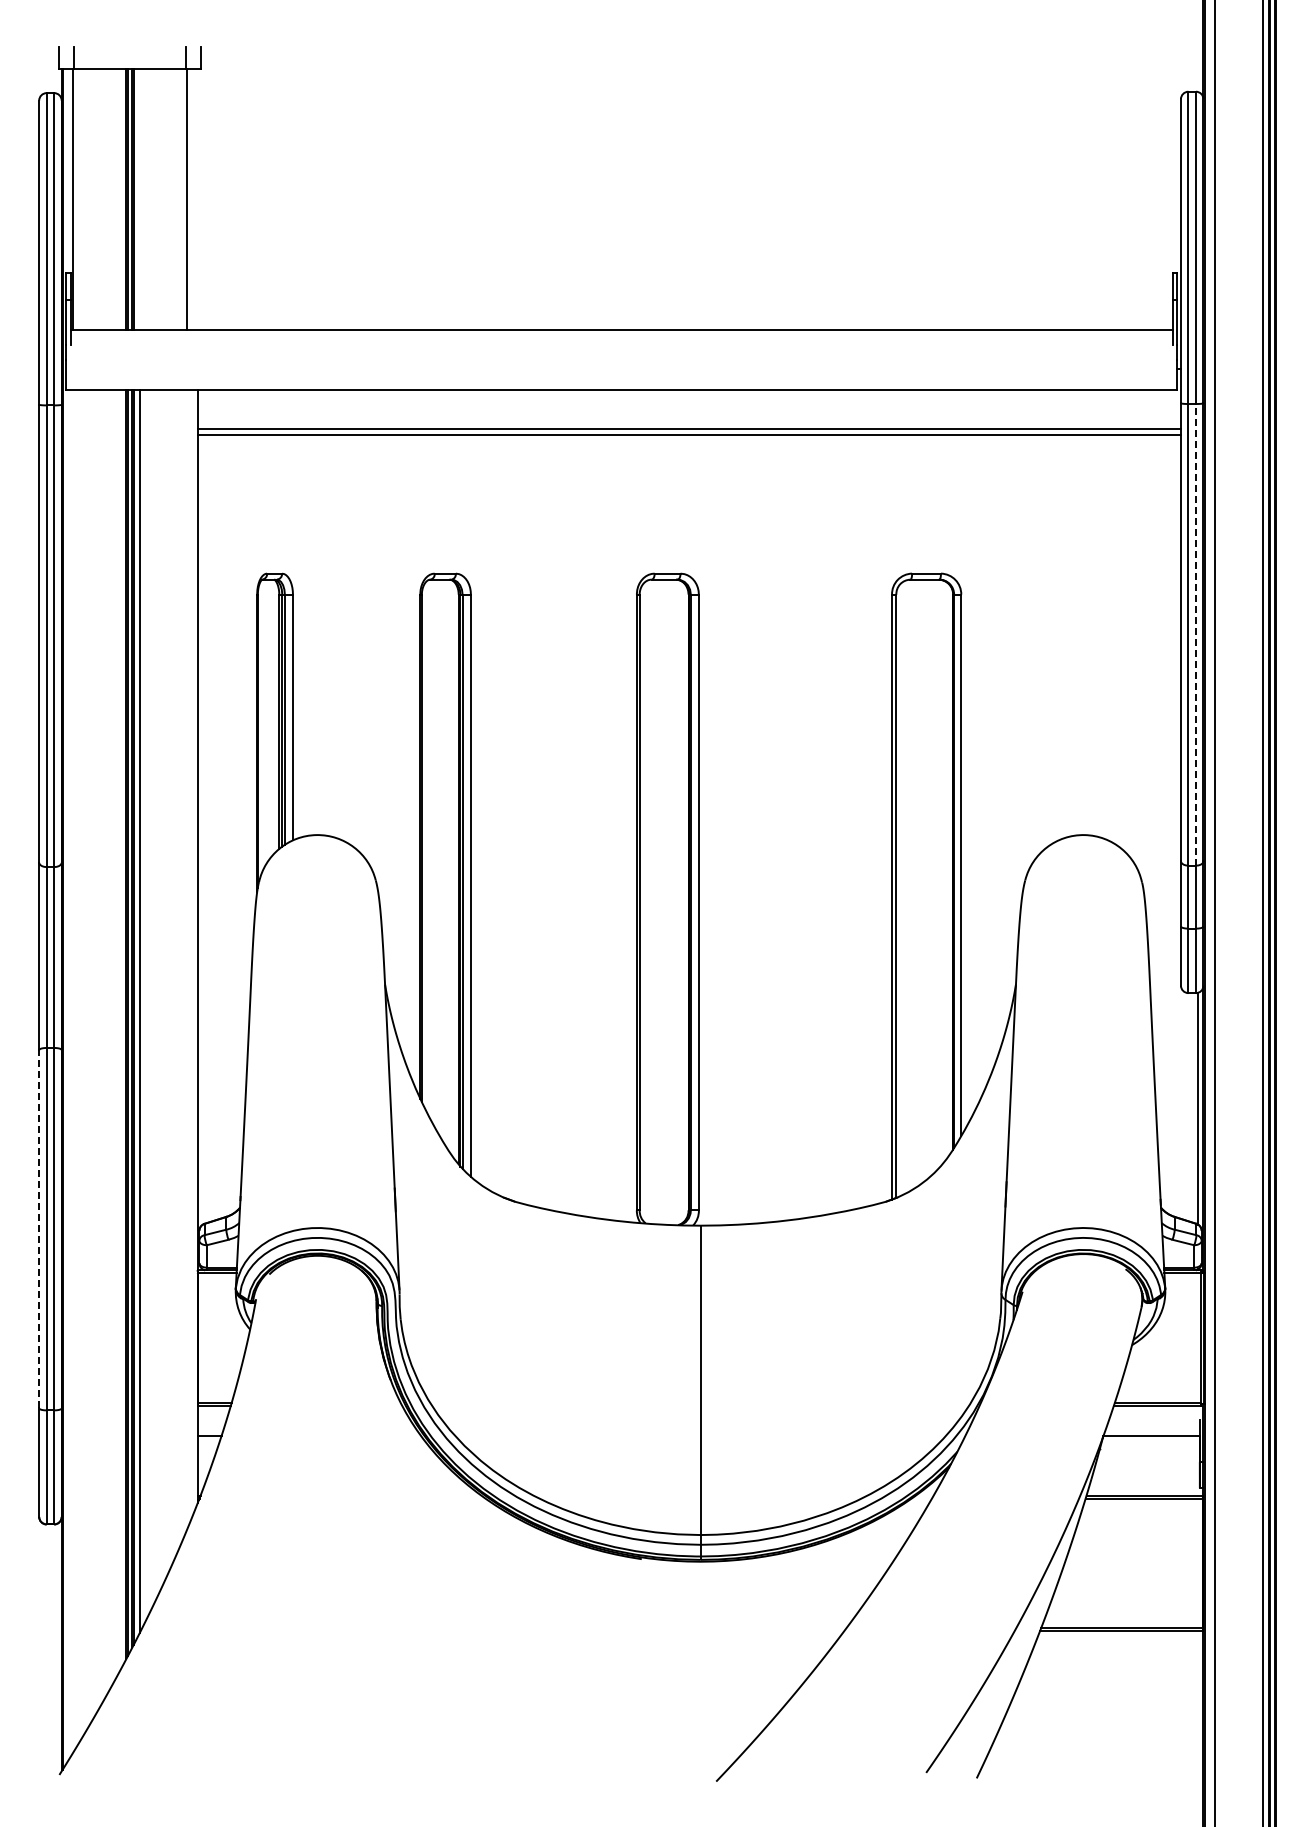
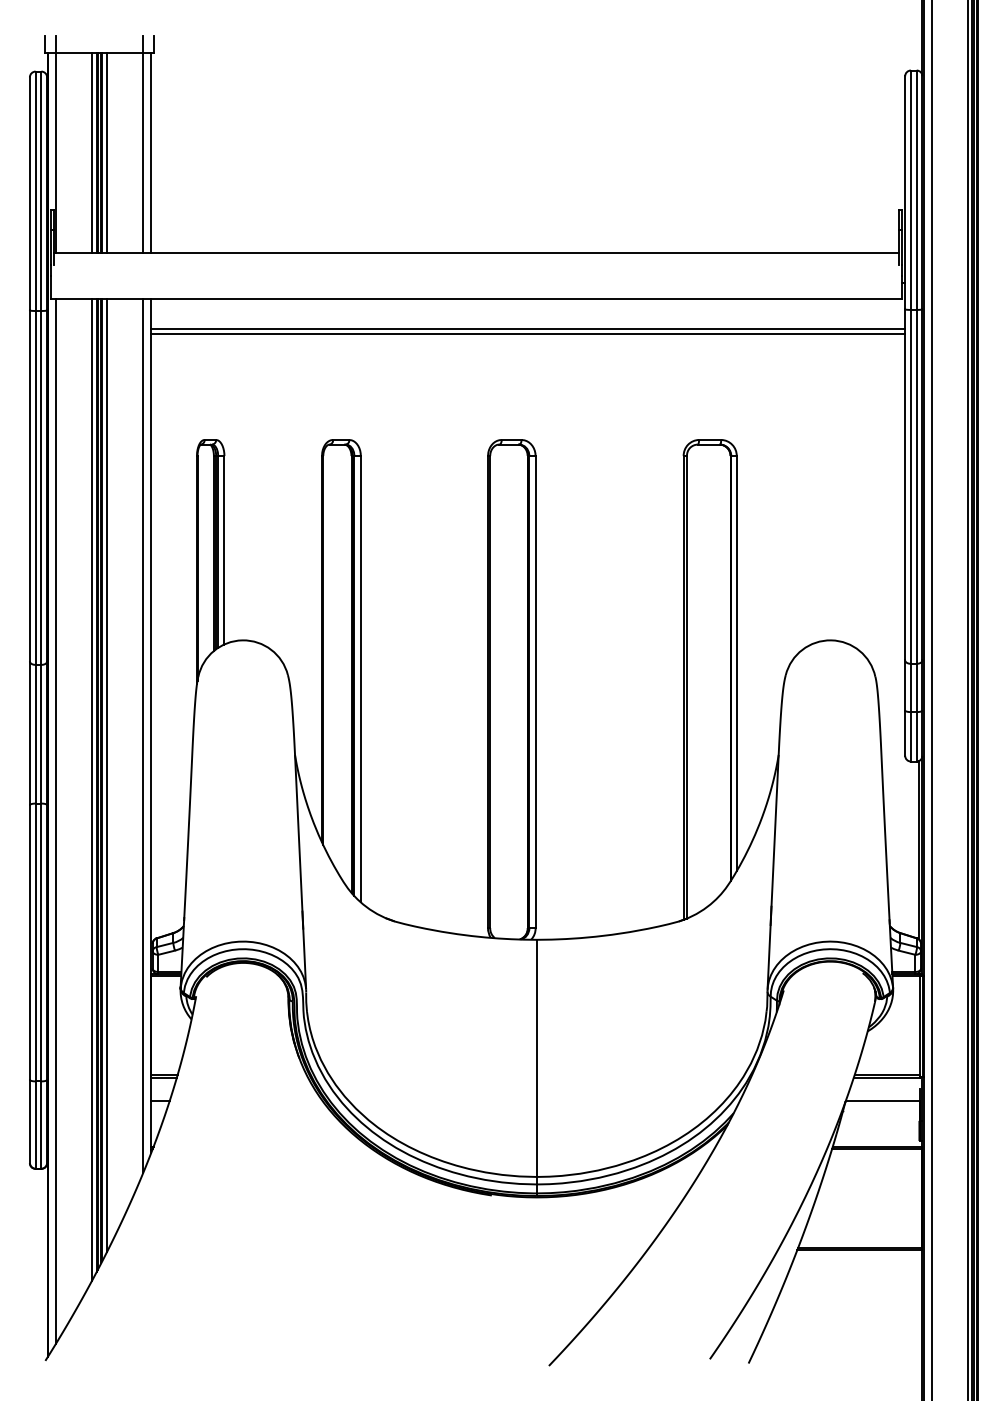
line: (120, 199) -> (92, 153), added
line: (139, 199) -> (106, 153), added
line: (197, 199) -> (151, 153), added
line: (1195, 634) -> (916, 486), dashed -> solid
line: (187, 959) -> (143, 735), added
line: (120, 1029) -> (92, 789), added
line: (73, 1070) -> (56, 820), added
line: (39, 1228) -> (30, 941), dashed -> solid

